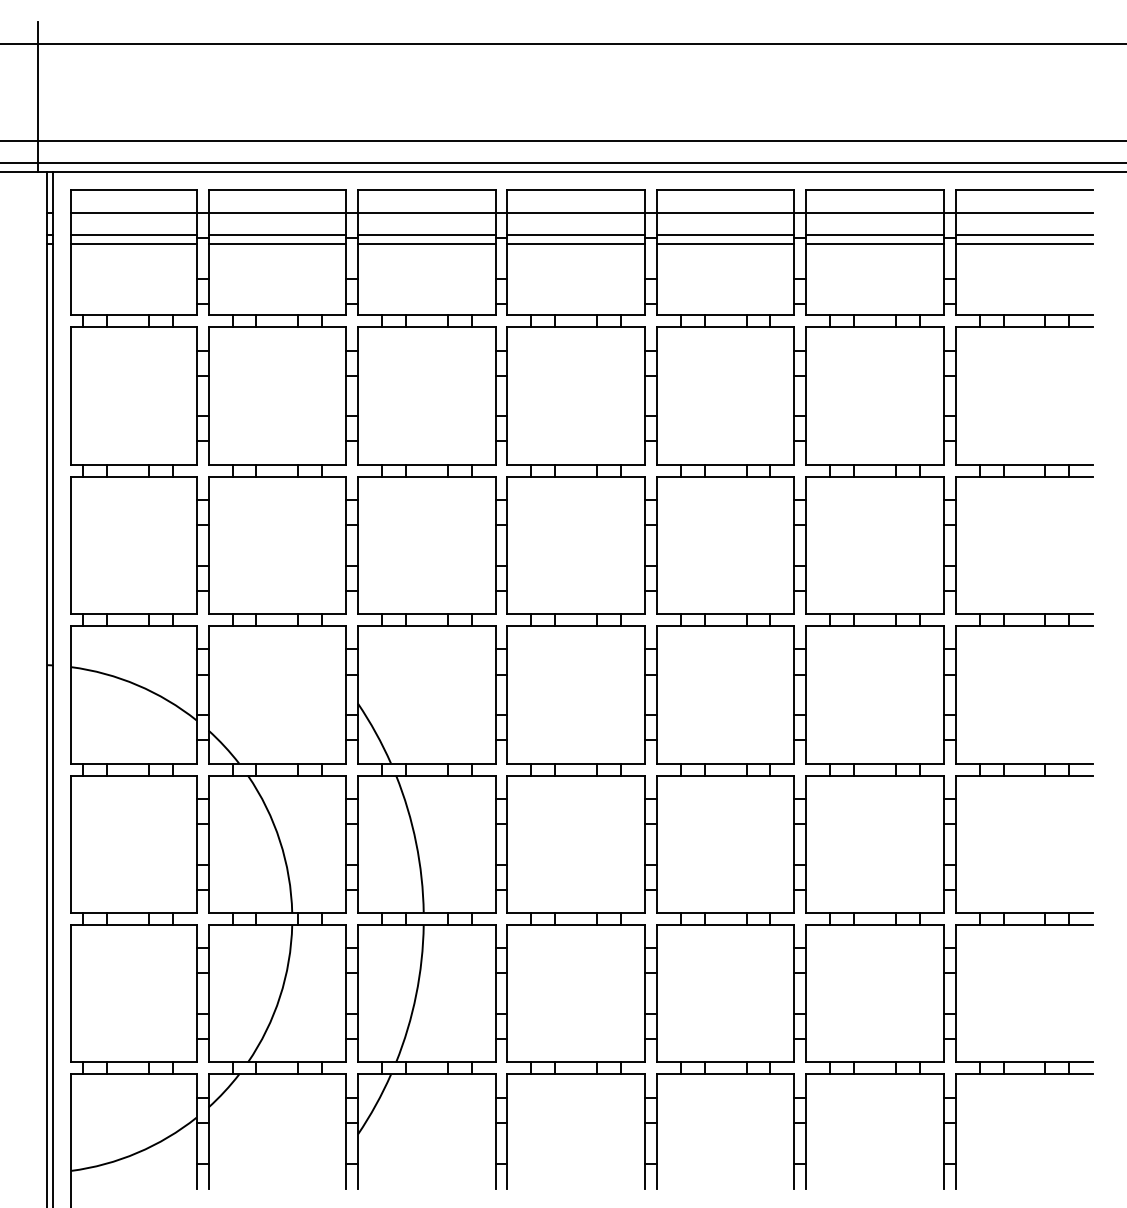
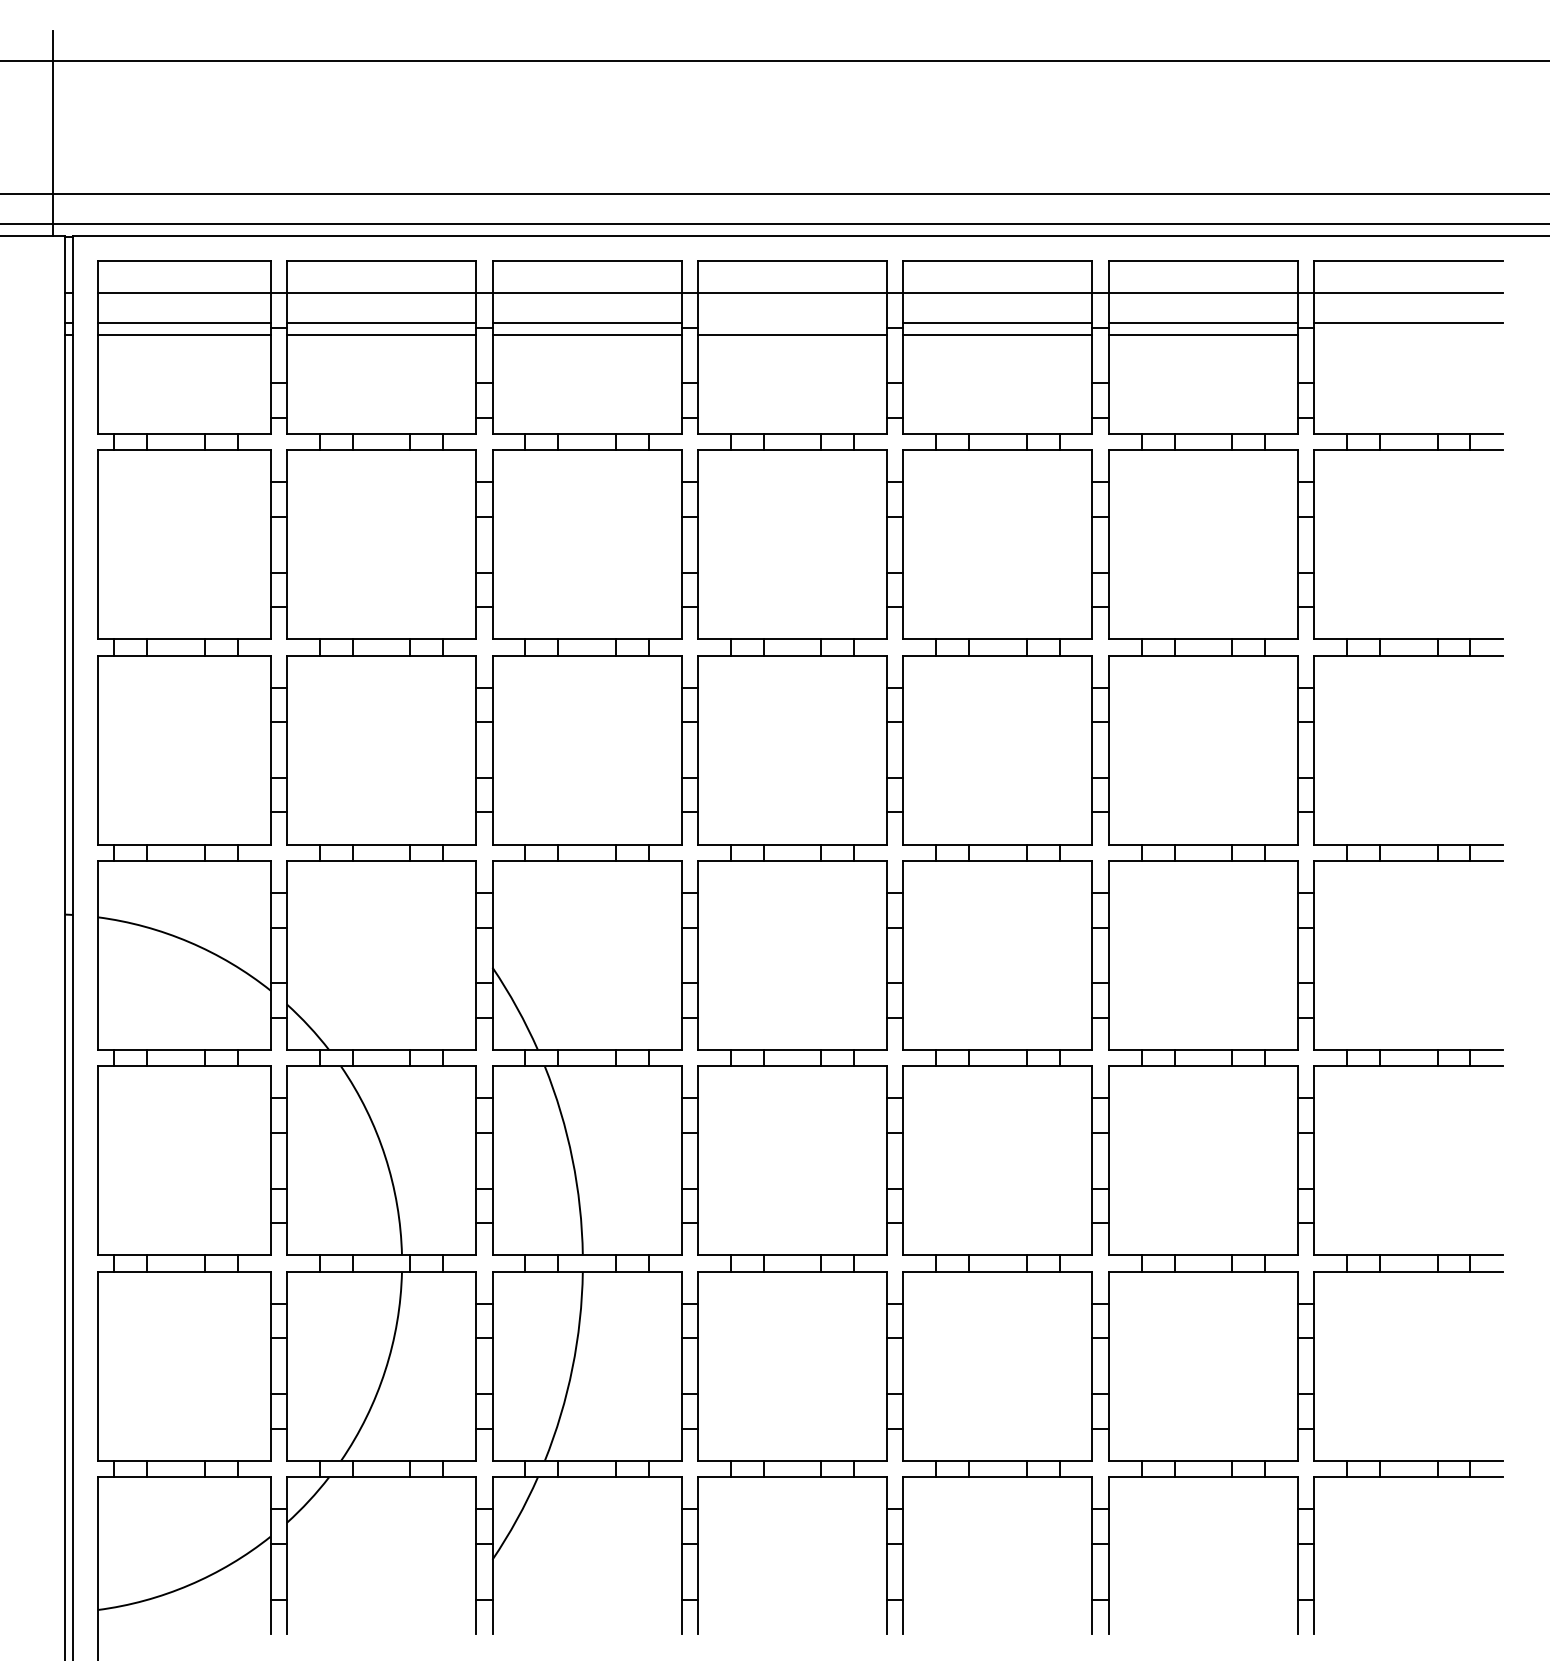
line: (575, 234) -> (791, 322), removed
line: (1024, 243) -> (1408, 335), removed

